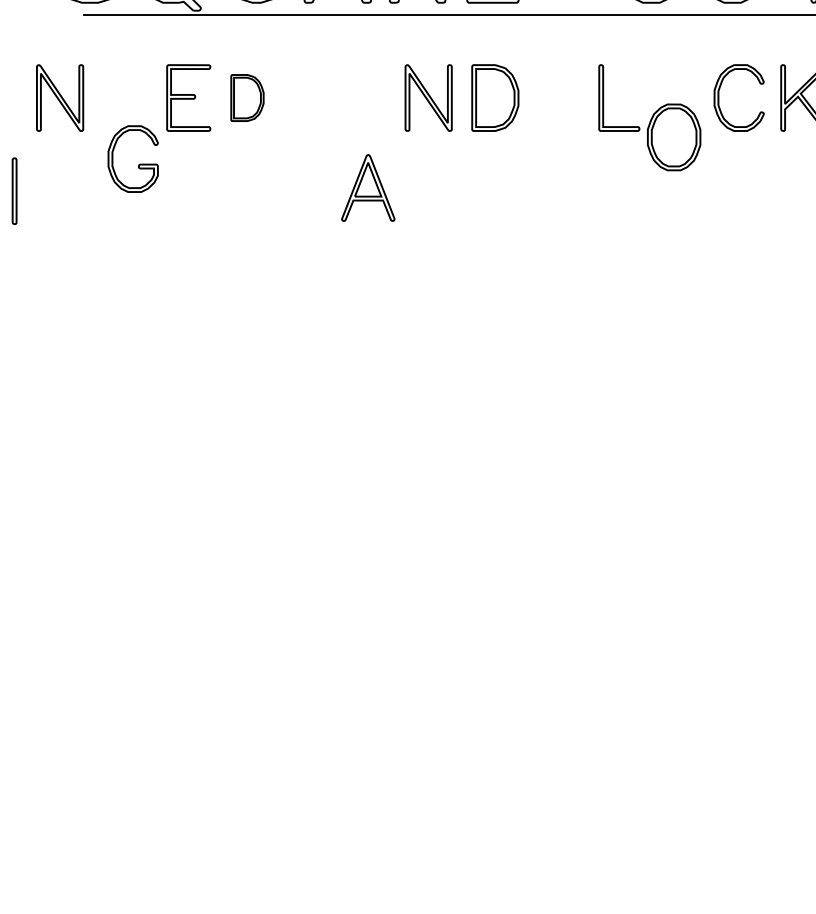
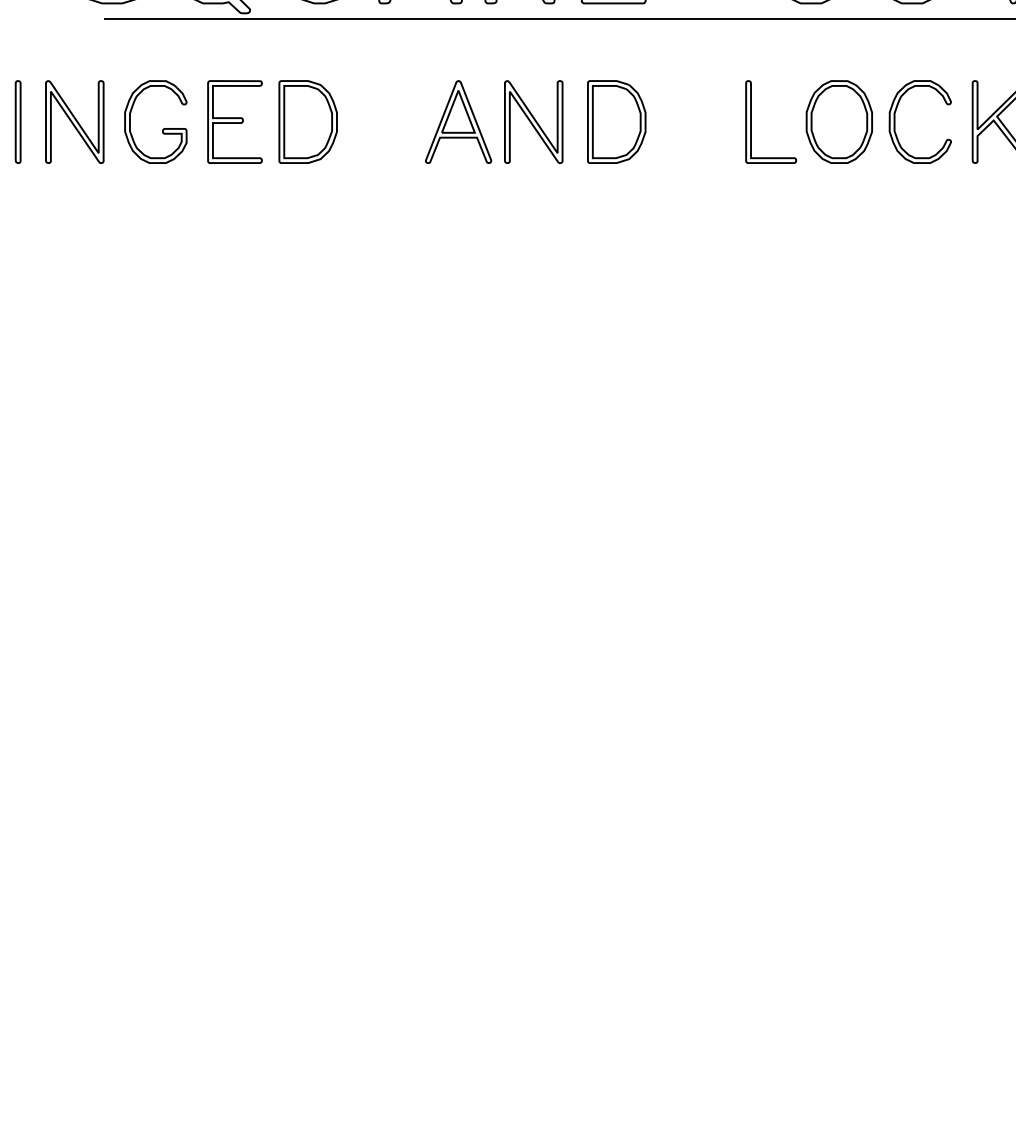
part: (246, 97) -> (307, 121), size x1.43
part: (673, 136) -> (838, 121), moved
curve: (139, 164) -> (163, 128), moved
part: (368, 187) -> (458, 121), moved
part: (14, 190) -> (17, 121), moved

